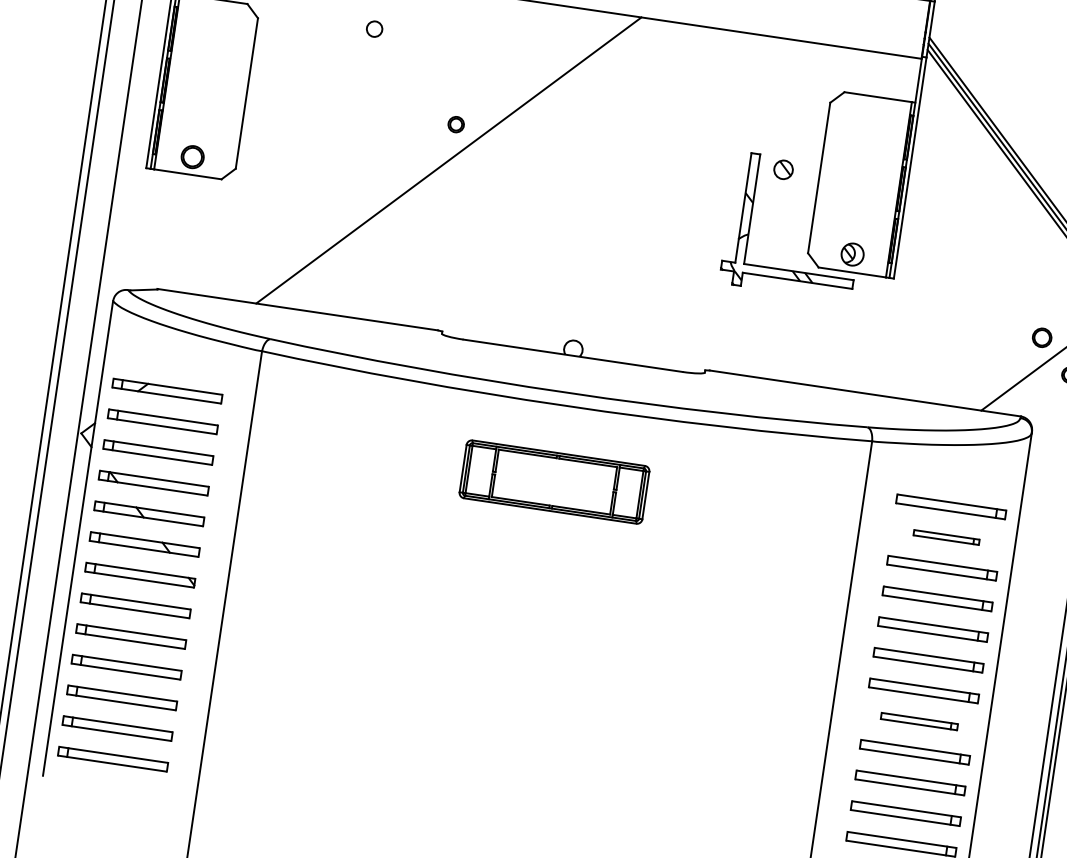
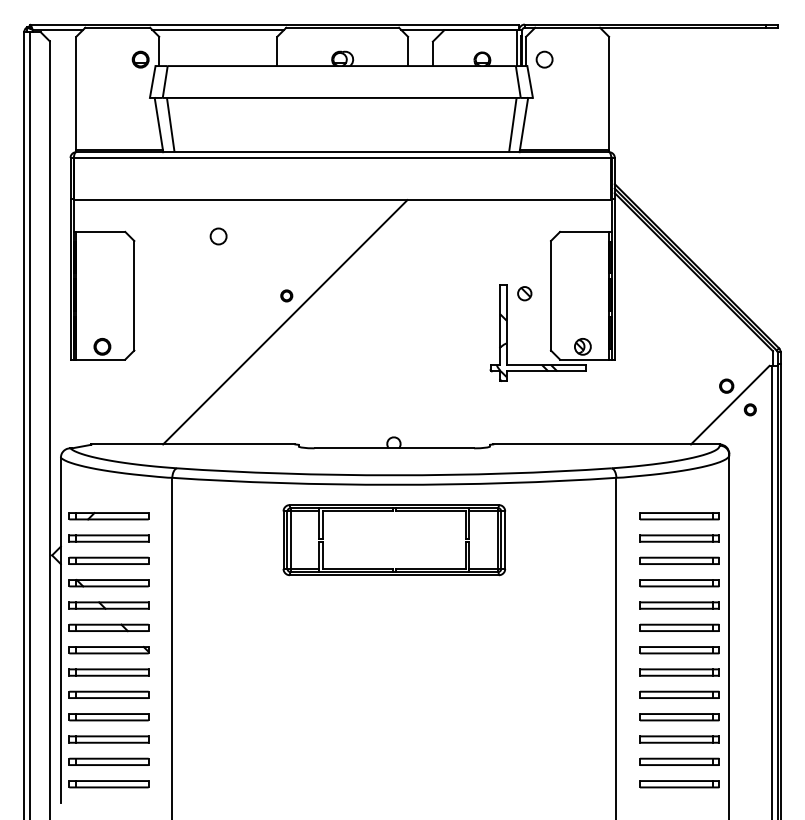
circle: (374, 29) -> (218, 236), size x1.43
part: (554, 482) -> (394, 540), size x1.67
part: (946, 537) -> (679, 538), size x1.67
part: (919, 721) -> (679, 672), size x1.43

